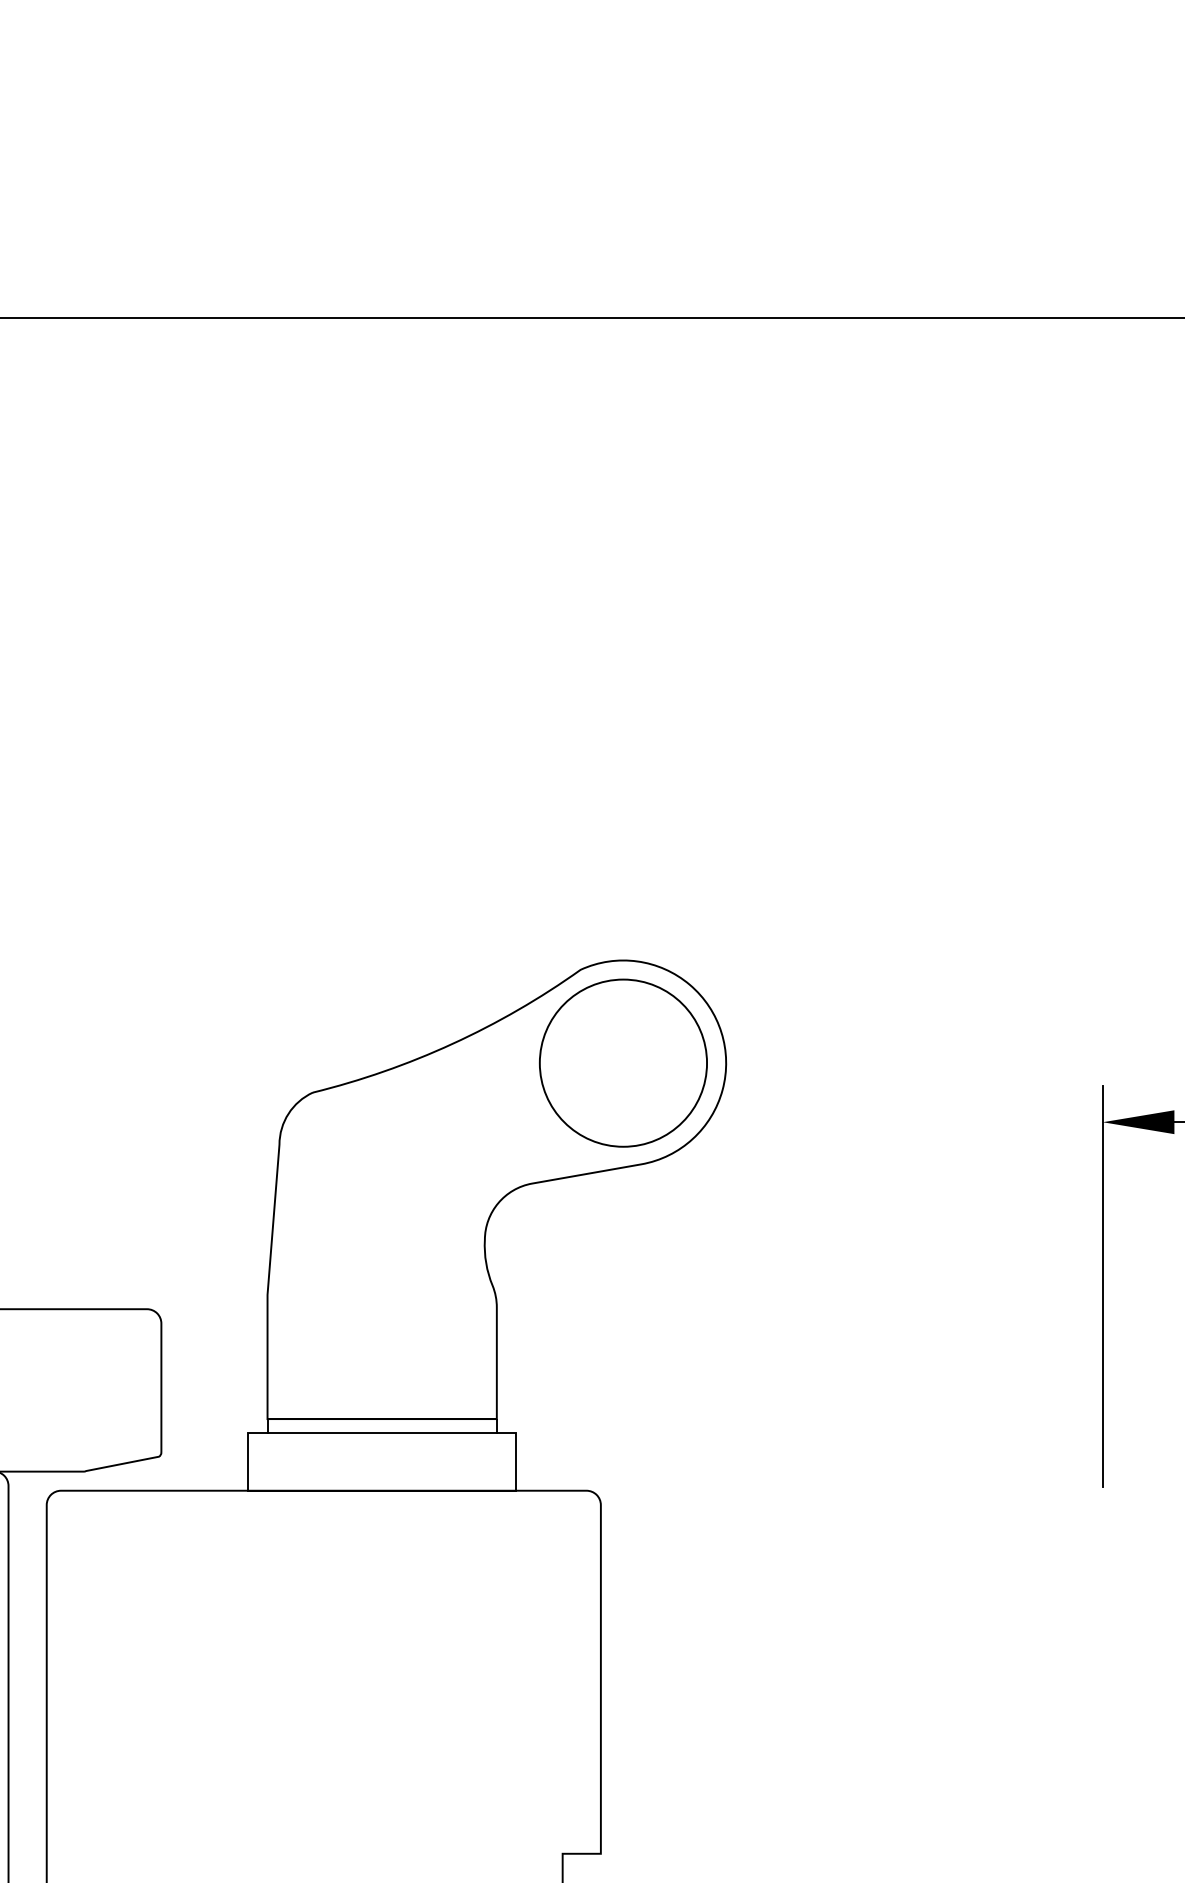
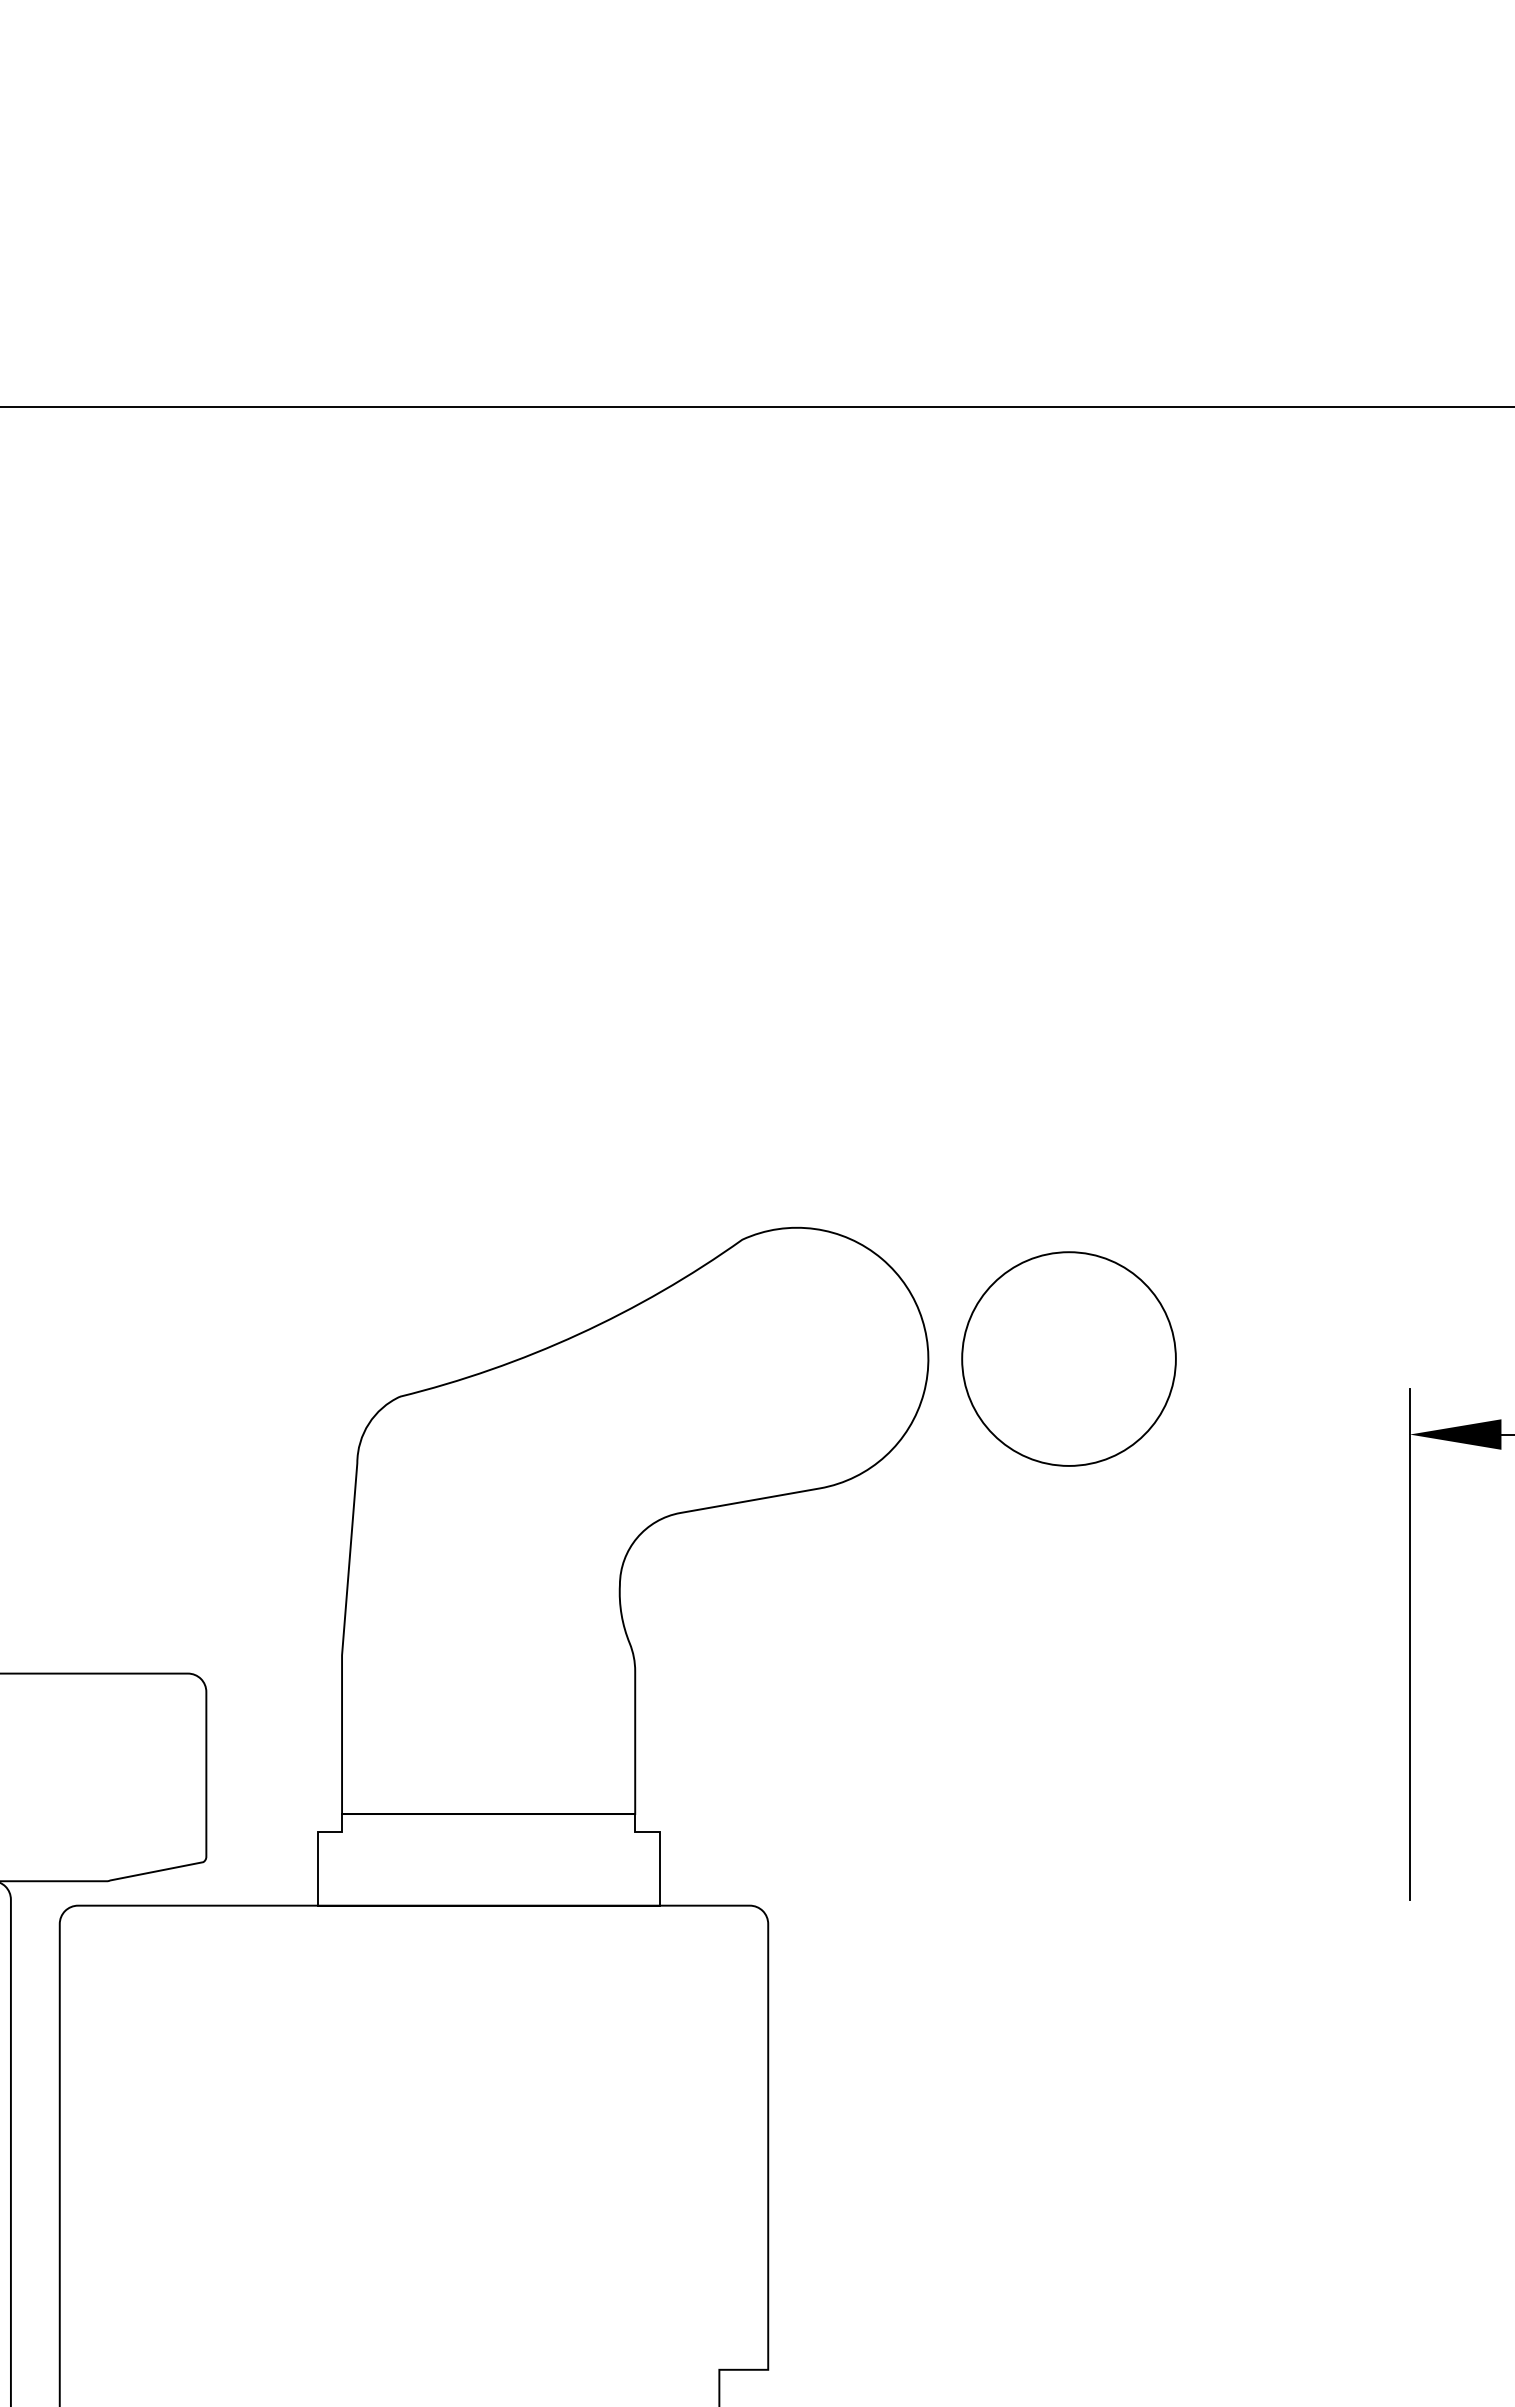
circle: (623, 1062) -> (1068, 1358), moved
line: (382, 1433) -> (488, 1832), removed

